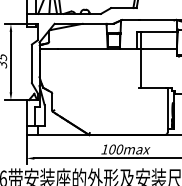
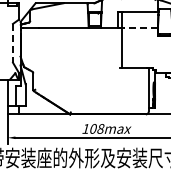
line: (160, 48) -> (141, 27), solid -> dashed
line: (31, 64) -> (12, 43), solid -> dashed
text: (119, 149) -> (100, 128), 100max -> 108max

